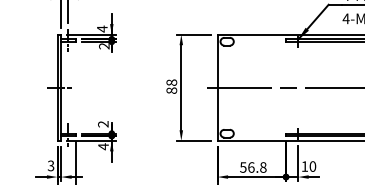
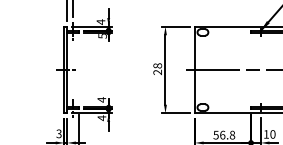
text: (104, 46) -> (102, 36), 2 -> 5
text: (171, 90) -> (157, 72), 88 -> 28
text: (103, 123) -> (101, 99), 2 -> 4

